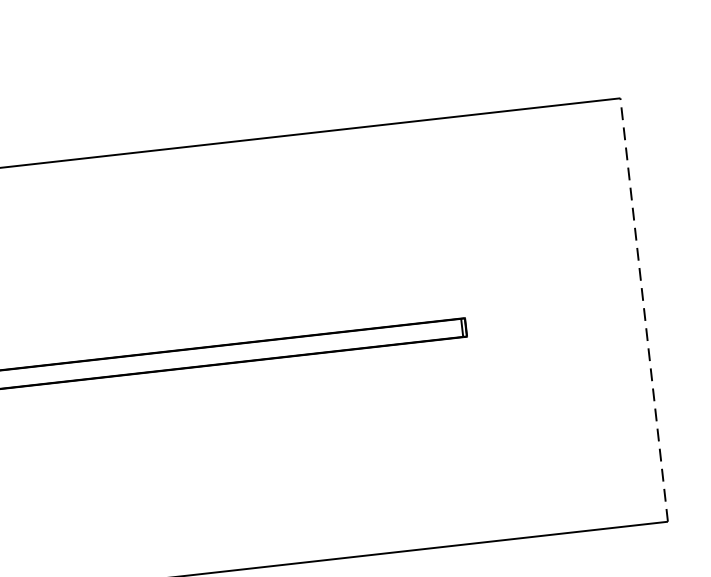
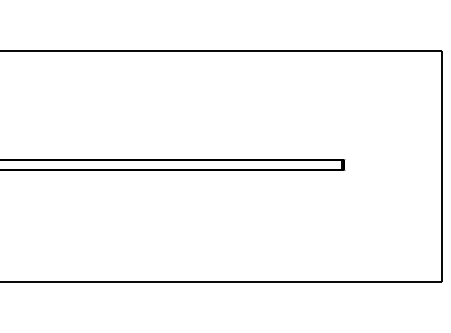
line: (643, 310) -> (441, 166), dashed -> solid

